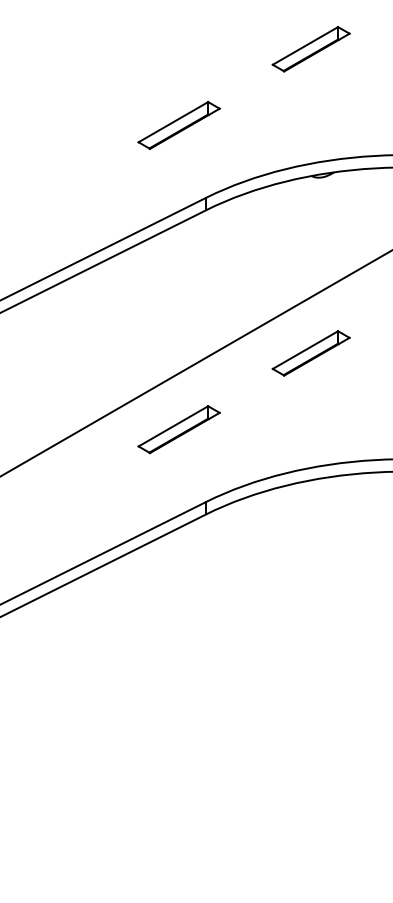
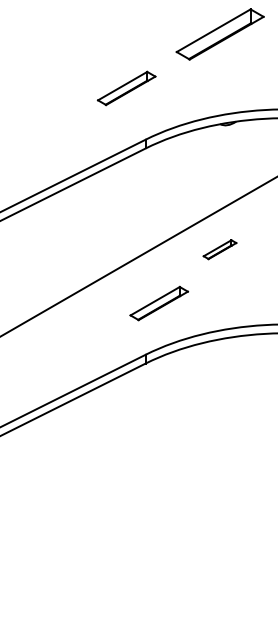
part: (310, 49) -> (219, 34), size x1.6
part: (310, 353) -> (219, 249), size x0.6
part: (178, 429) -> (158, 303), moved

